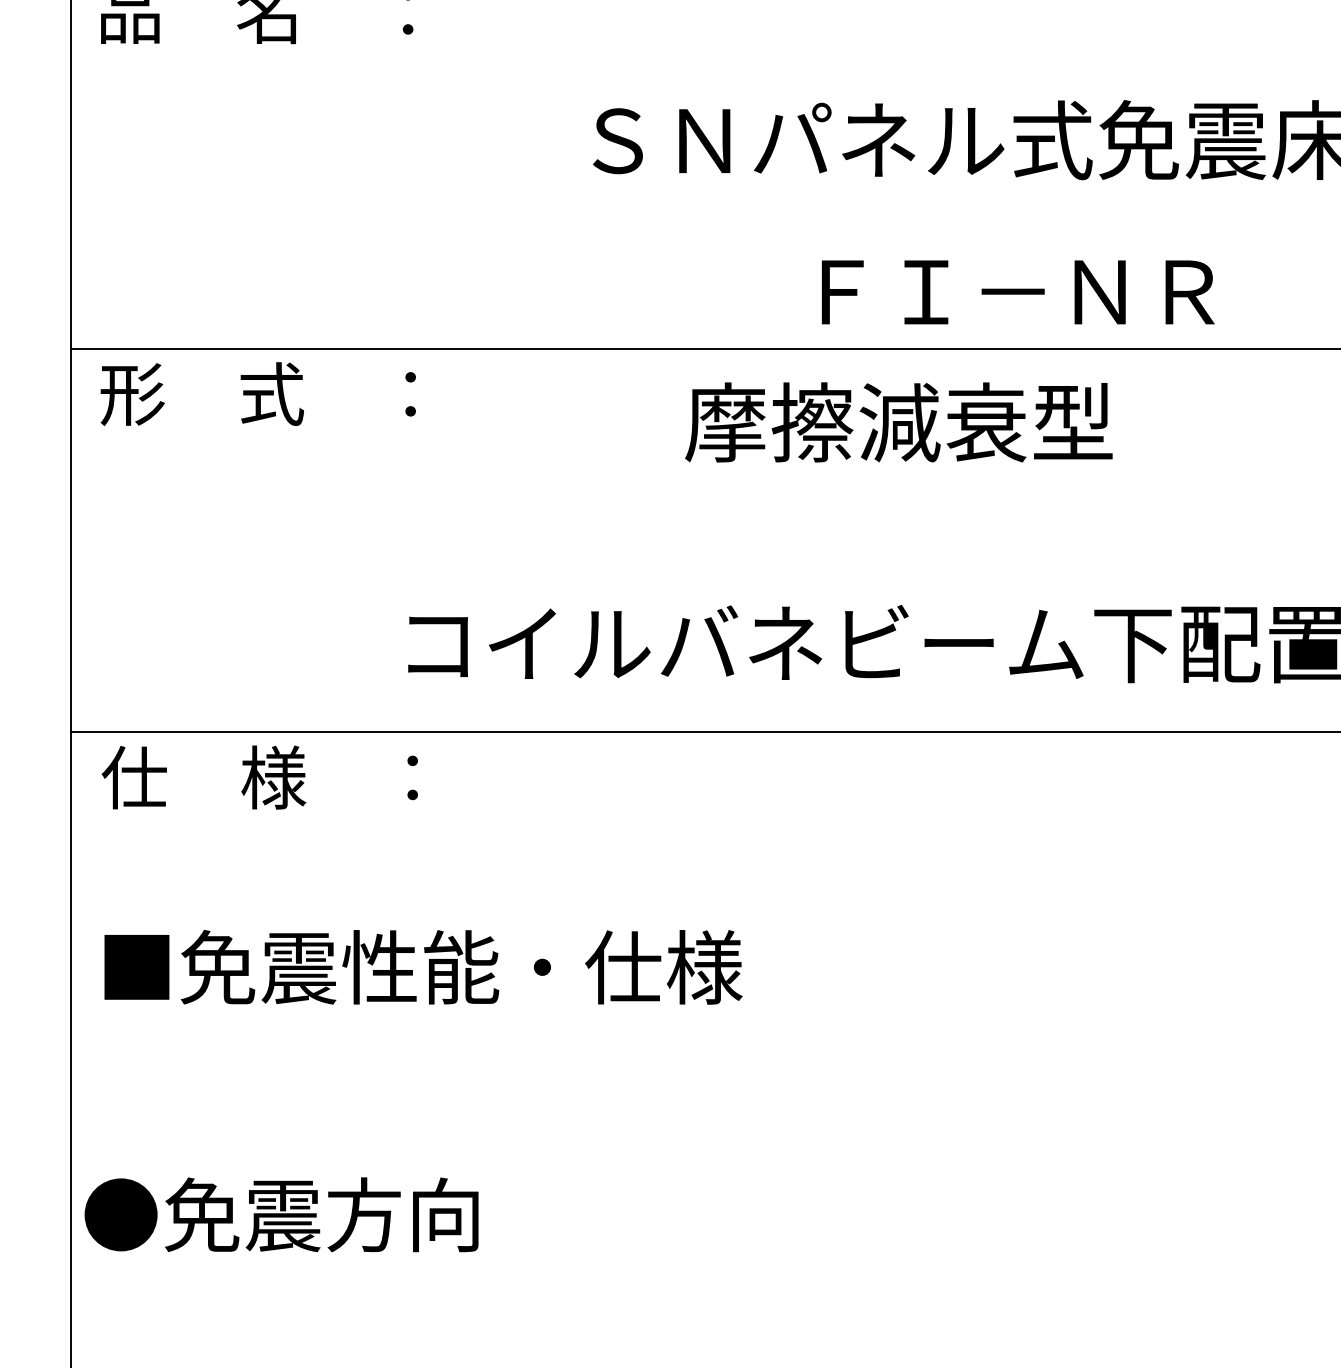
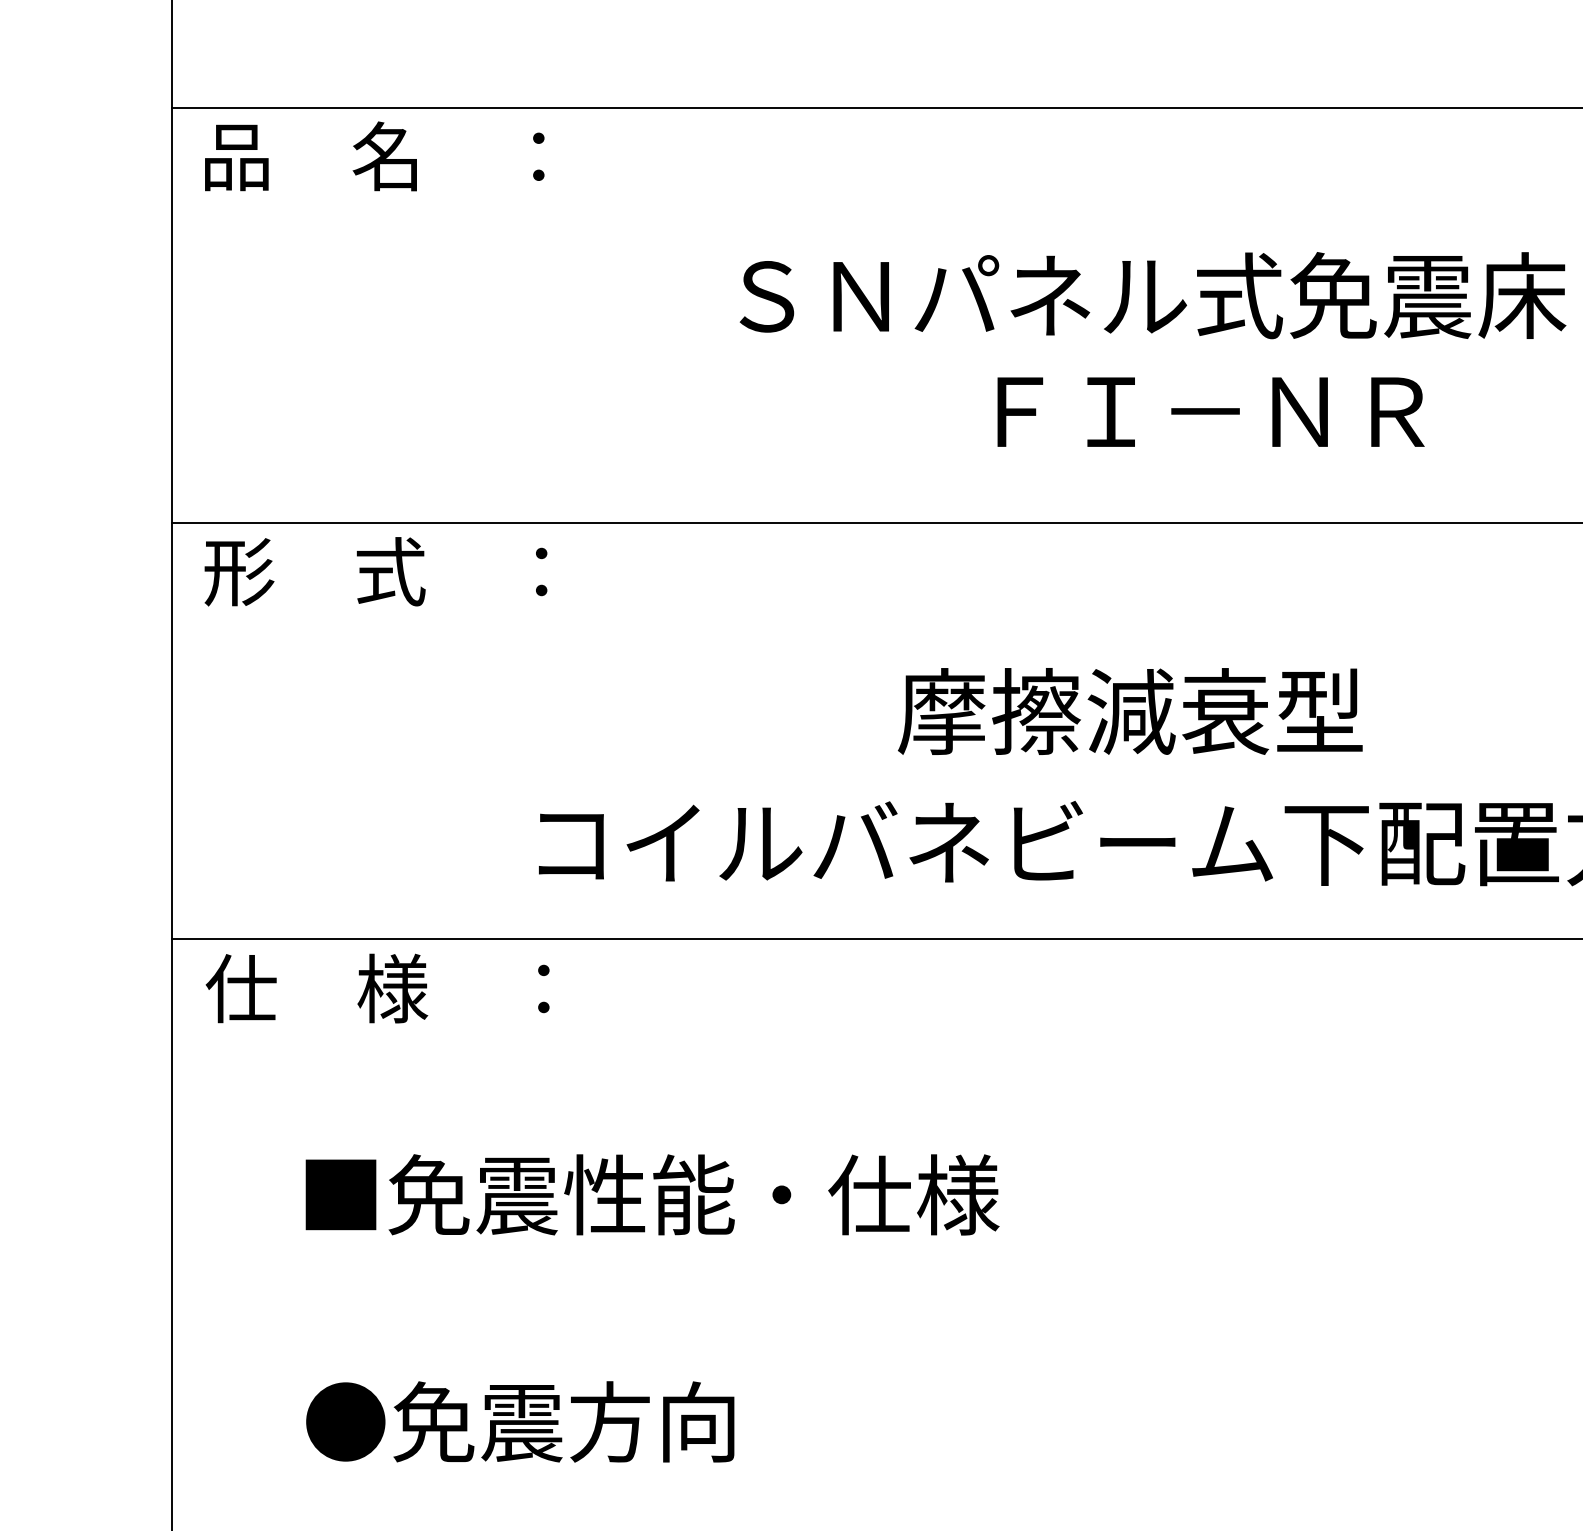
text: (1017, 291) -> (1210, 411), moved
text: (899, 422) -> (1130, 711), moved
text: (423, 966) -> (652, 1194), moved
text: (281, 1214) -> (520, 1421), moved

